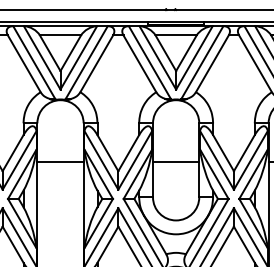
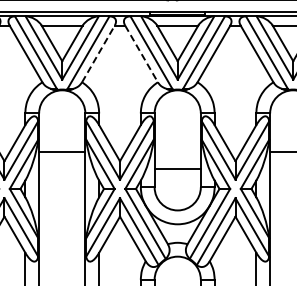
line: (96, 63) -> (98, 53), solid -> dashed
line: (139, 63) -> (141, 53), solid -> dashed
line: (175, 161) -> (177, 168), moved

